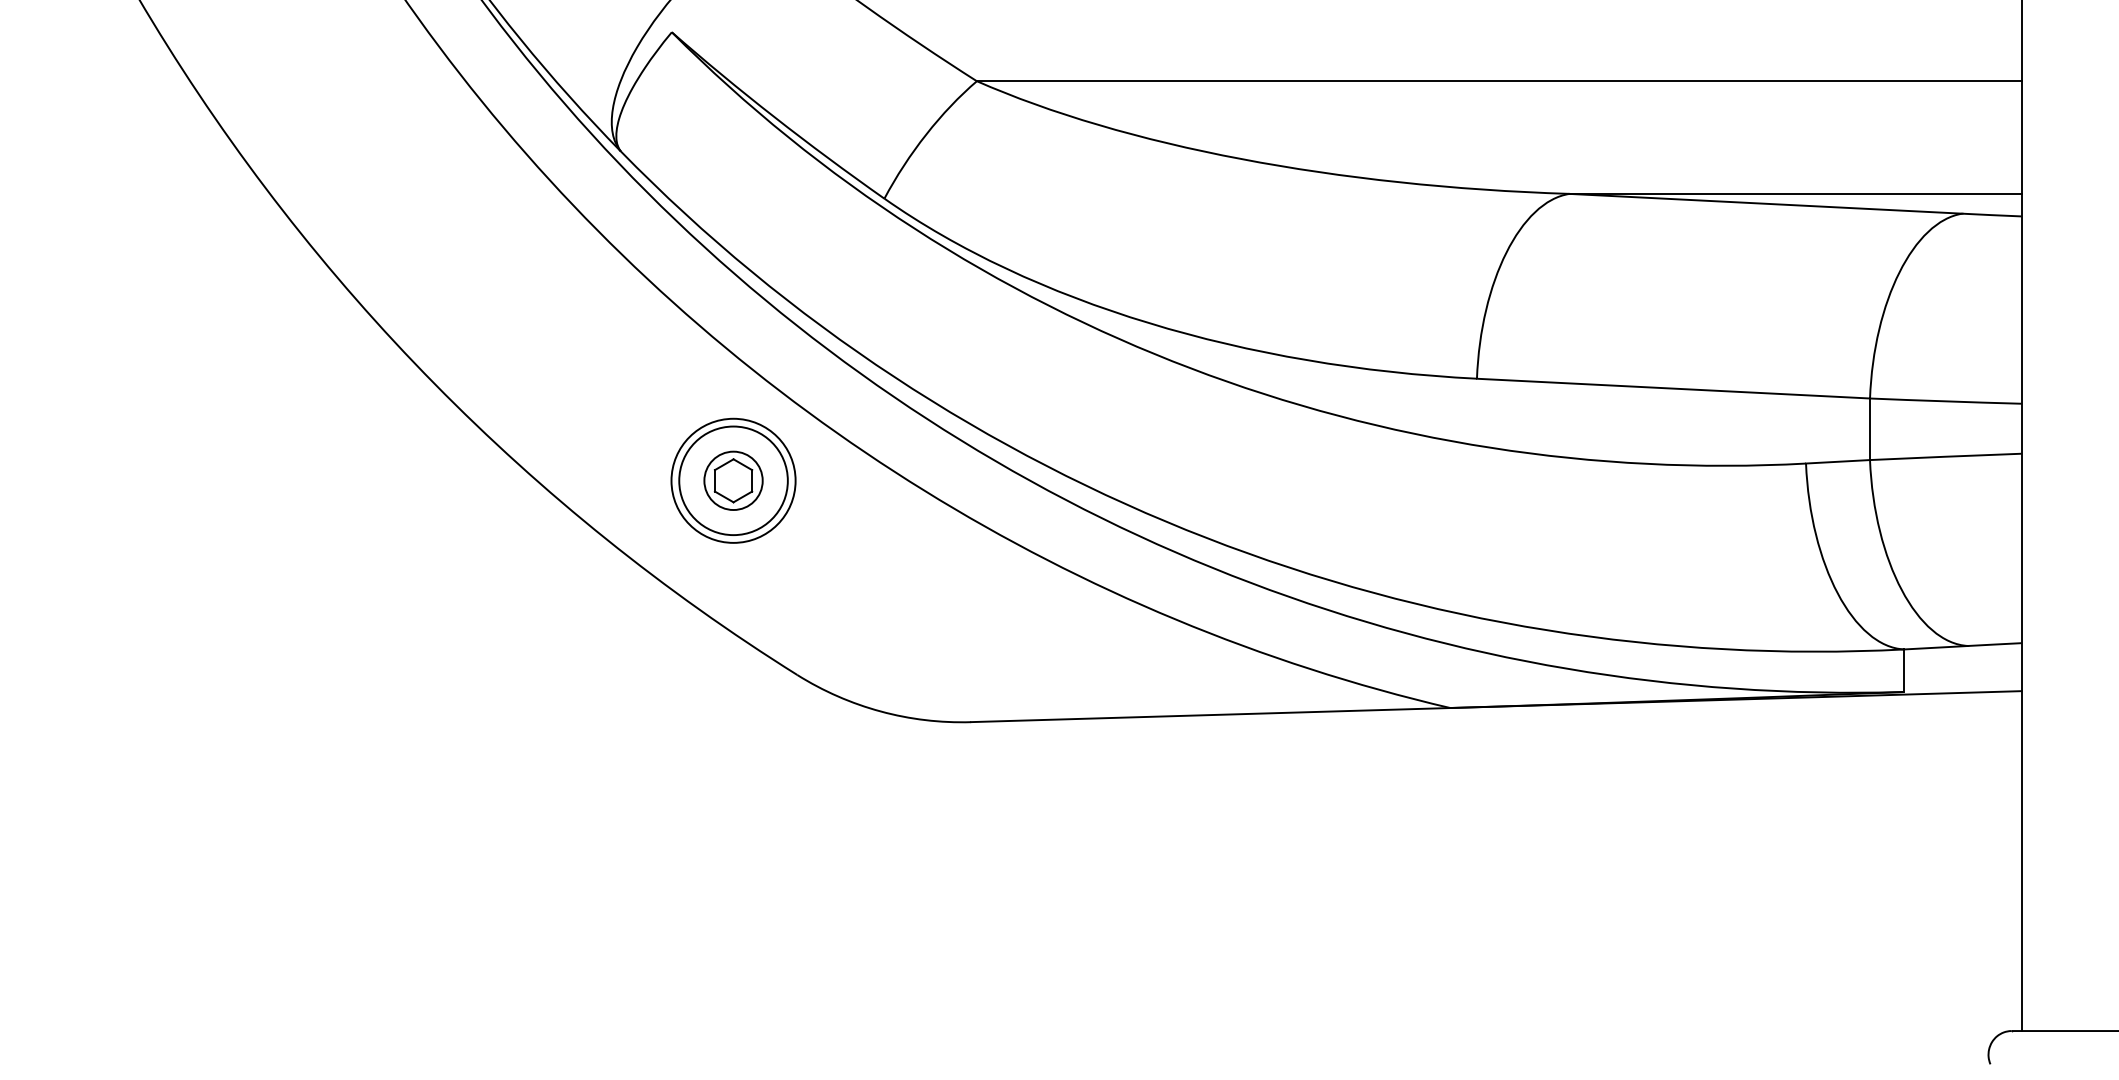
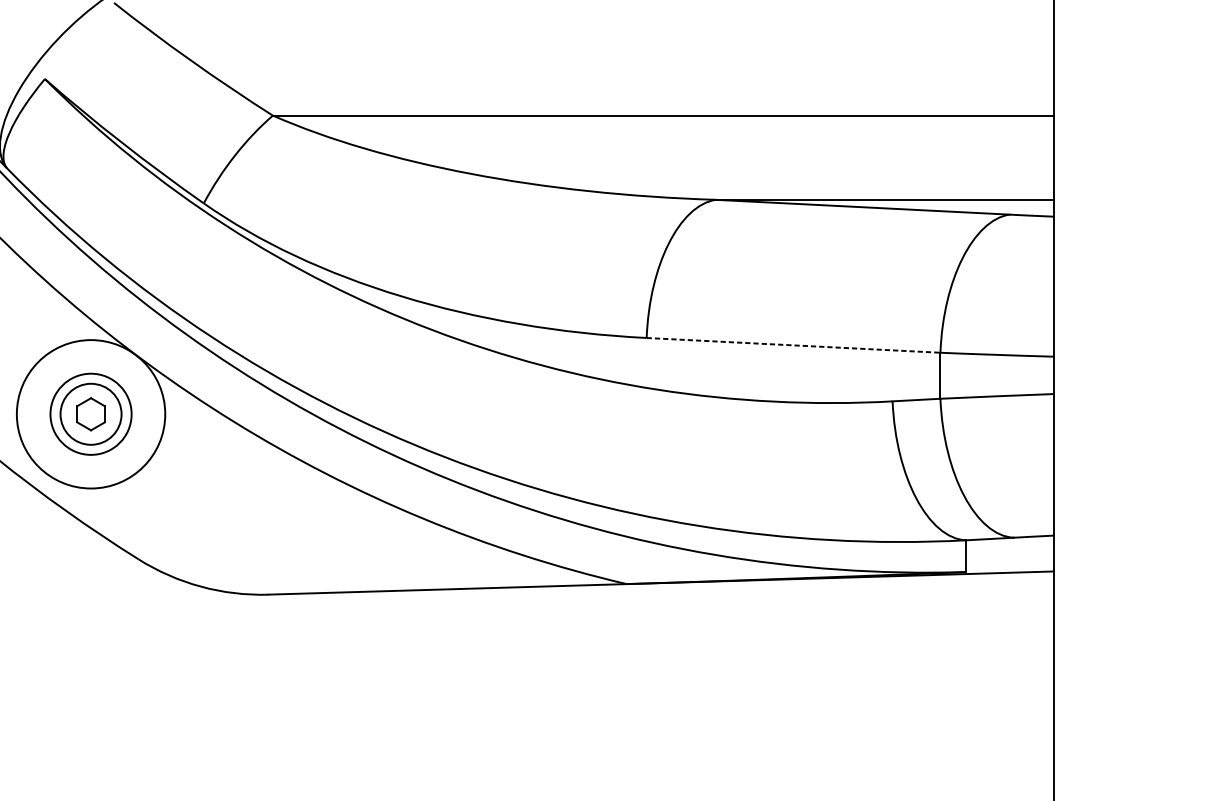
line: (1673, 388) -> (793, 345), solid -> dashed
circle: (733, 480) -> (91, 414), size x1.4
circle: (733, 480) -> (91, 414), size x1.6

